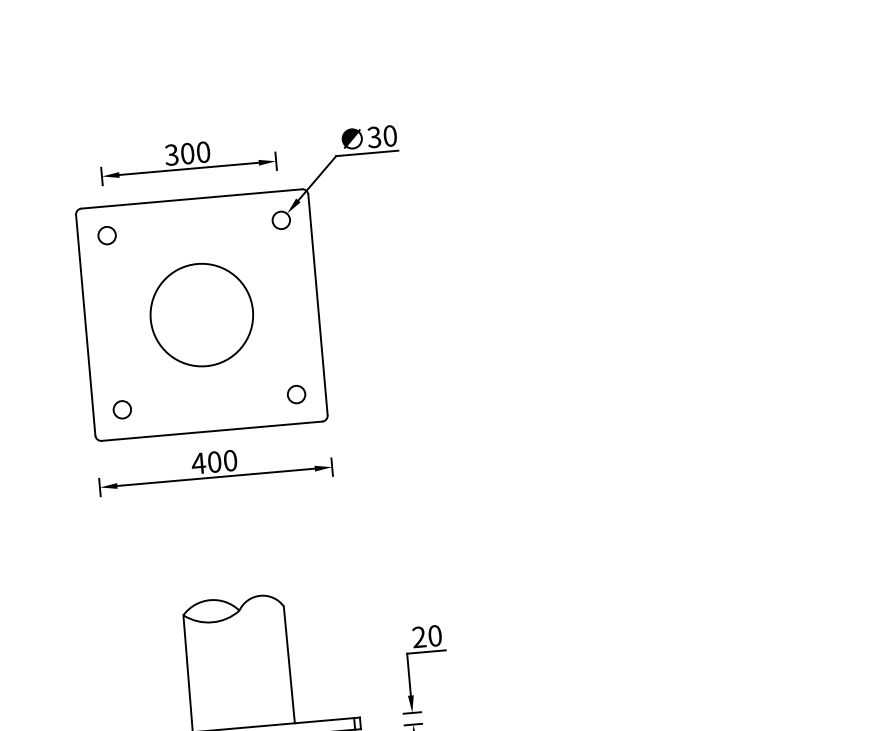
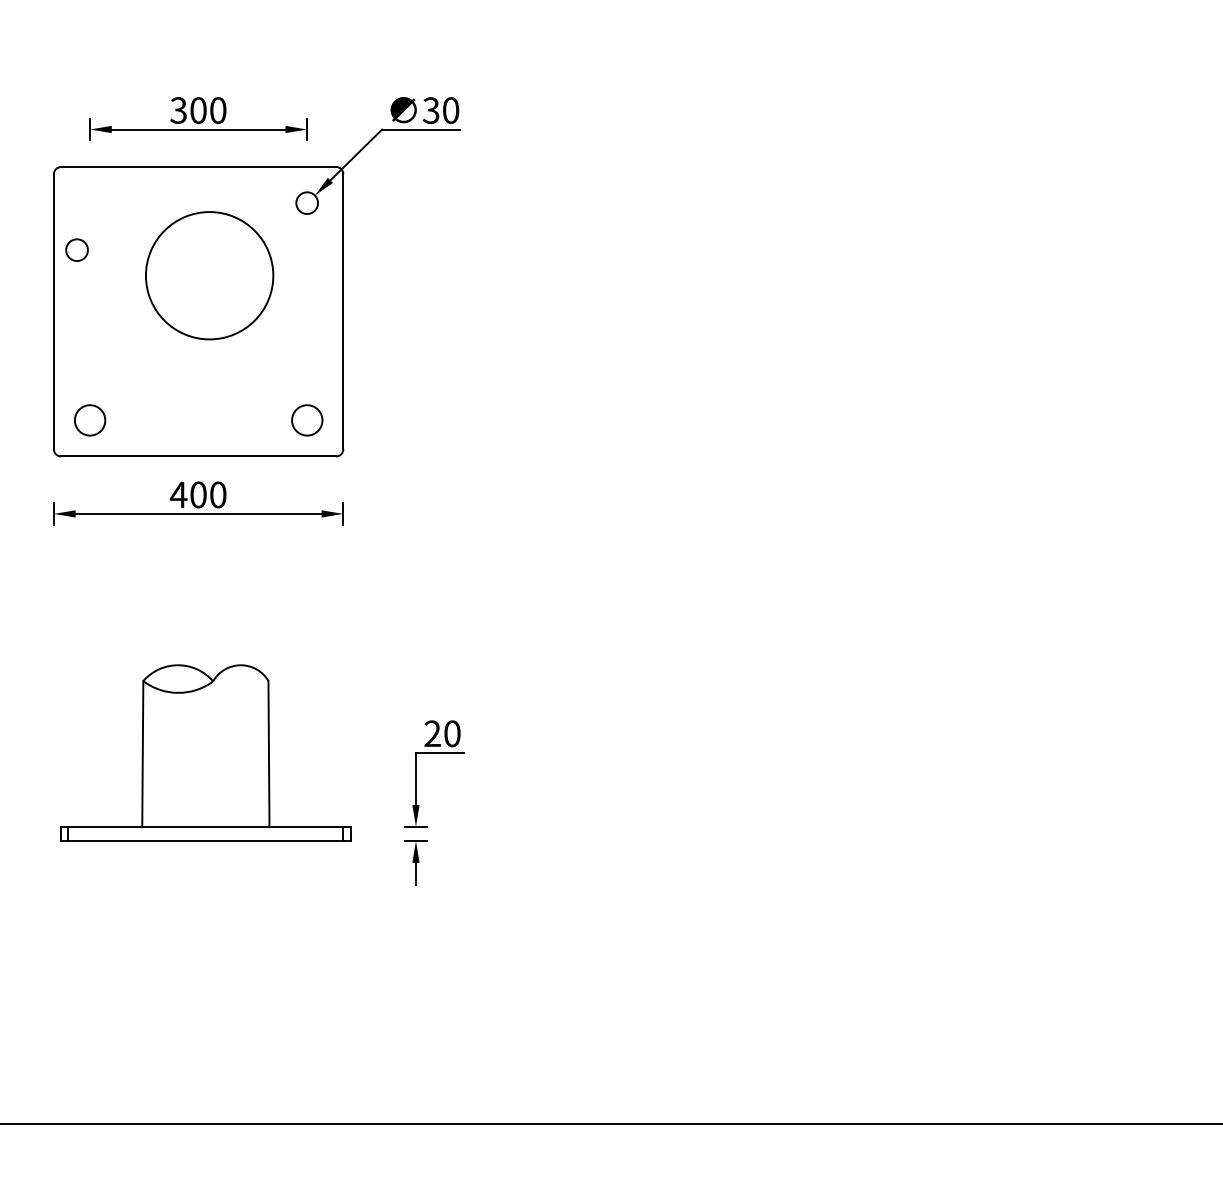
circle: (106, 235) -> (76, 249), moved
circle: (201, 314) -> (209, 275), moved
circle: (295, 393) -> (306, 419), size x1.4
circle: (121, 409) -> (89, 419), size x1.4

